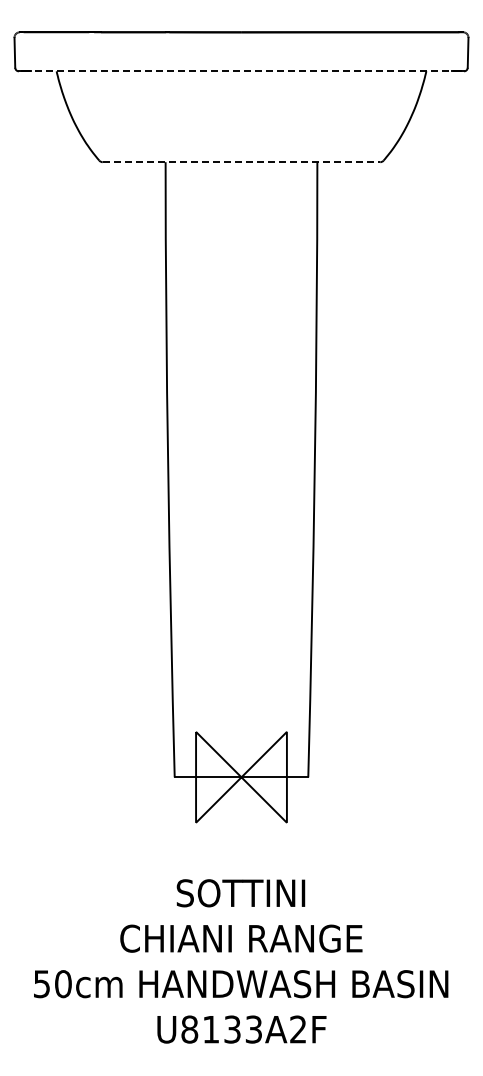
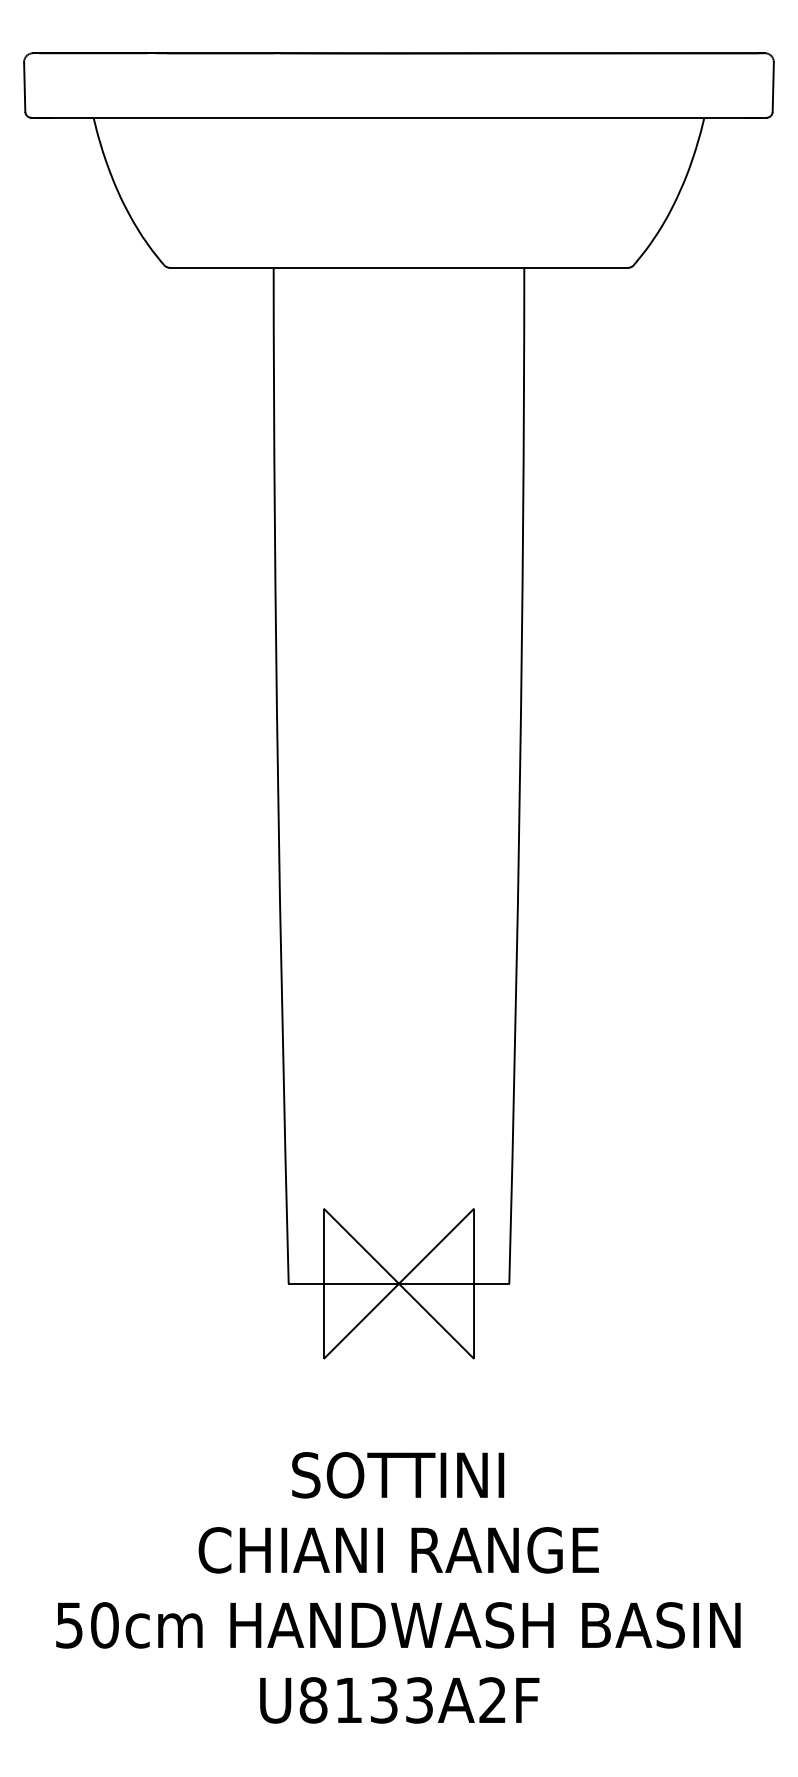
line: (241, 71) -> (399, 118), dashed -> solid
line: (241, 162) -> (399, 268), dashed -> solid

